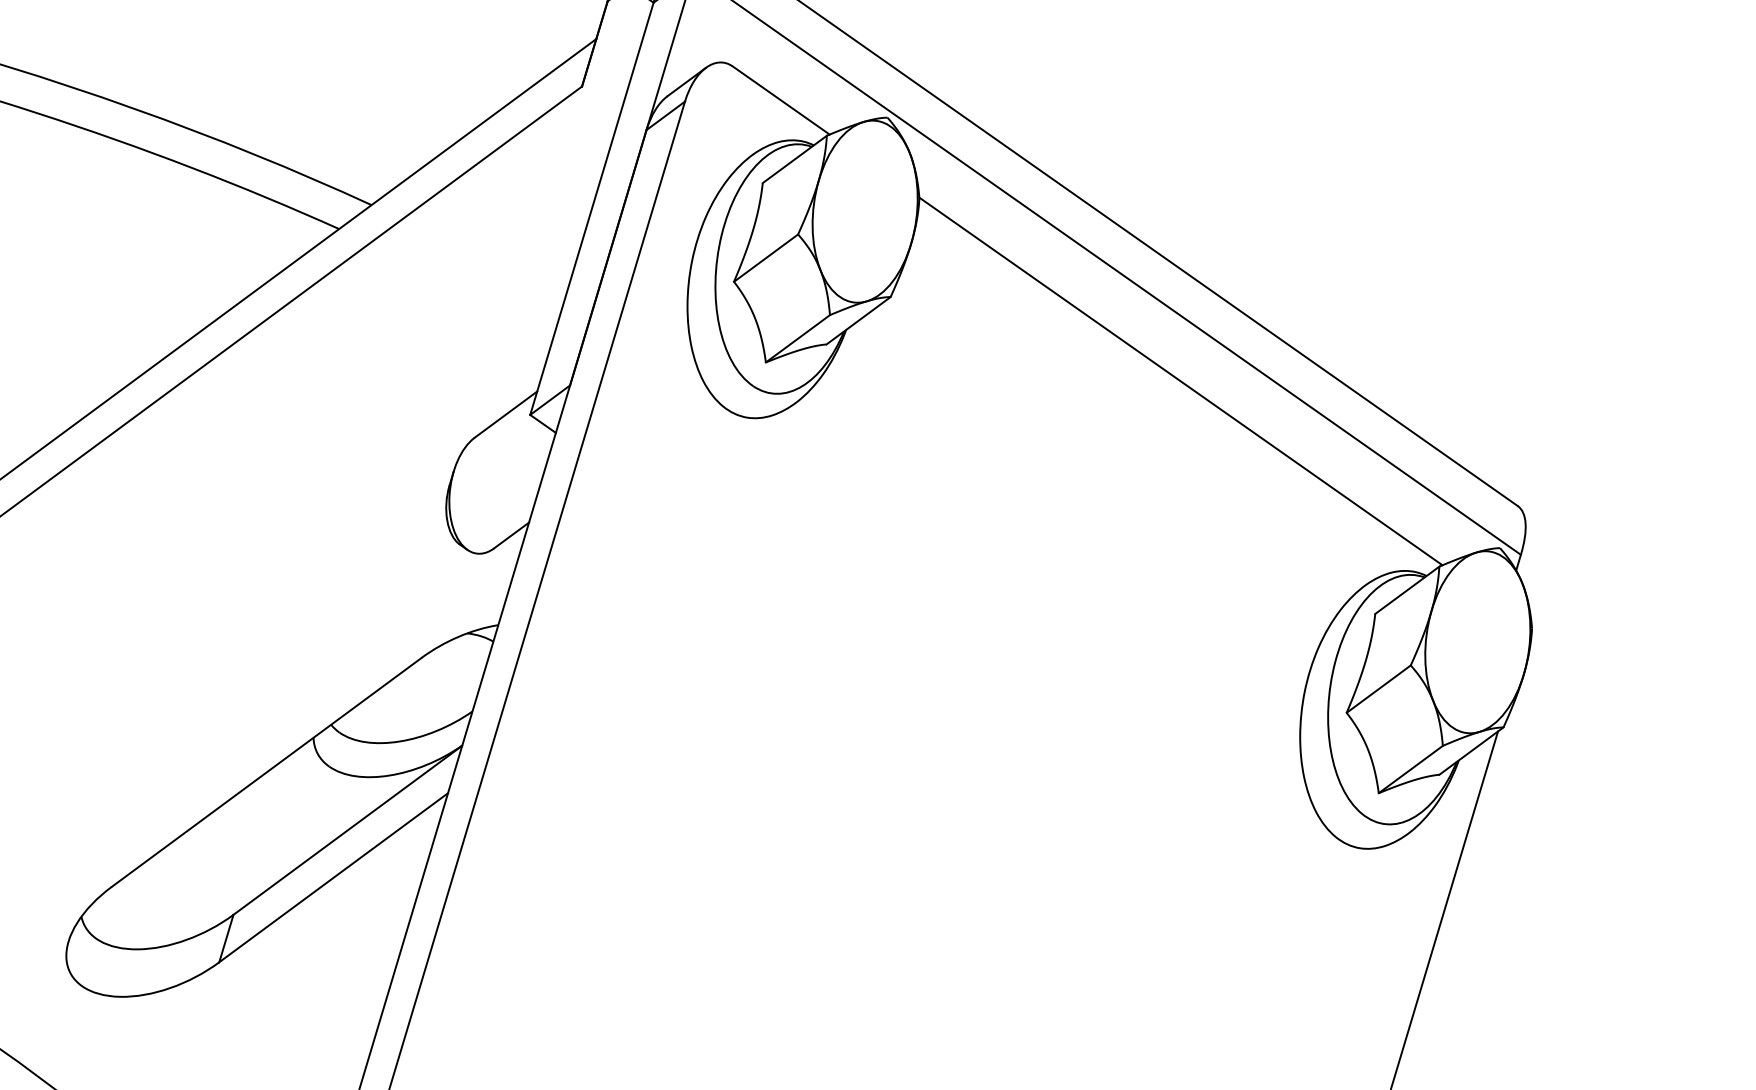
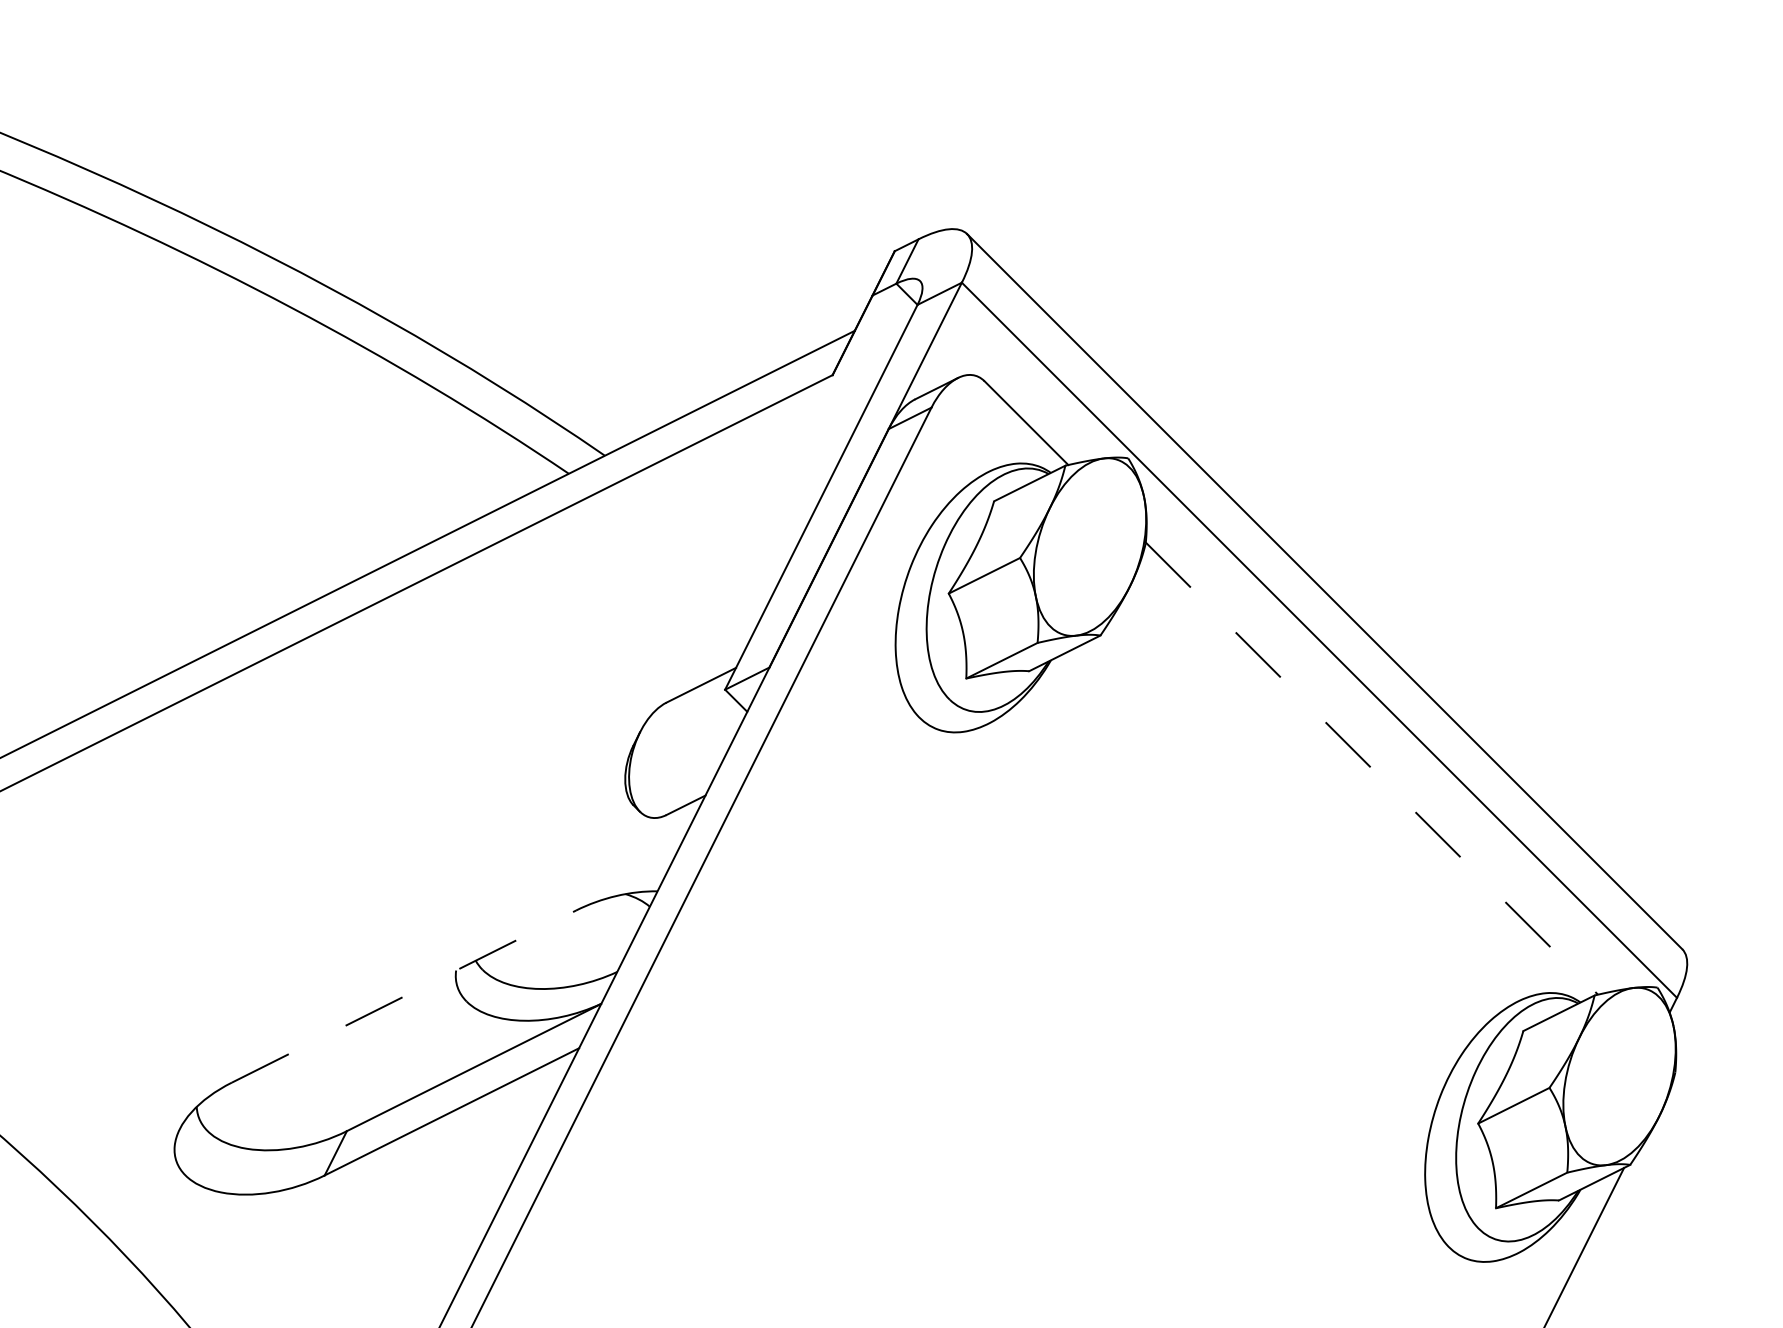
line: (1180, 381) -> (1371, 768), solid -> dashed
line: (267, 772) -> (404, 996), solid -> dashed

